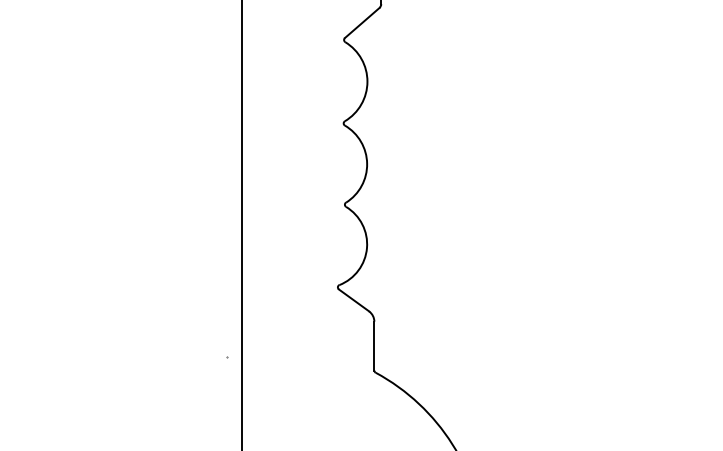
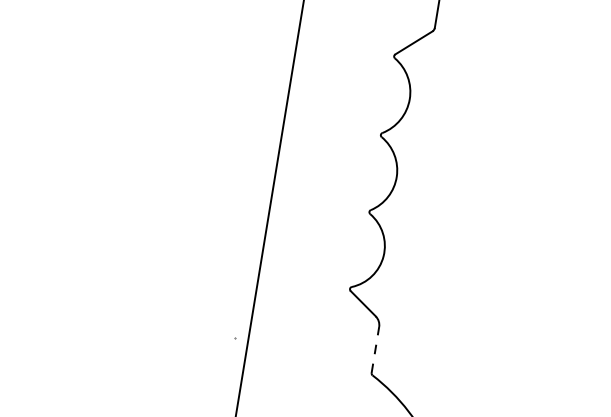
line: (374, 345) -> (375, 349), solid -> dashed

